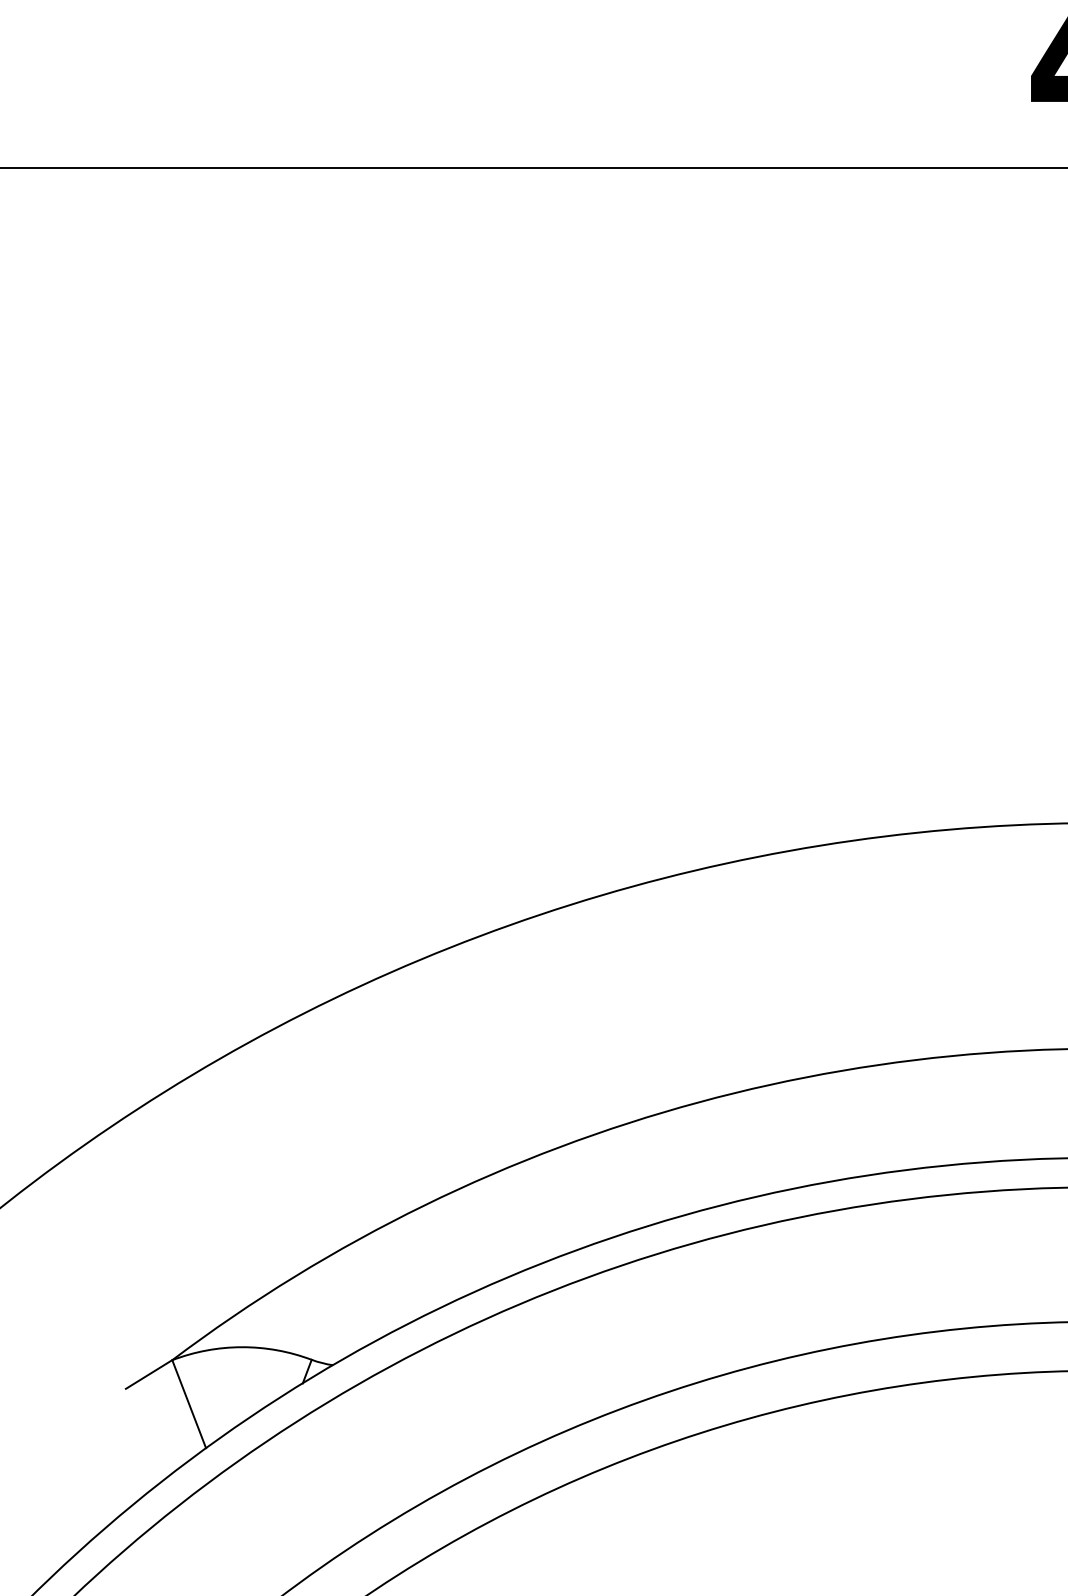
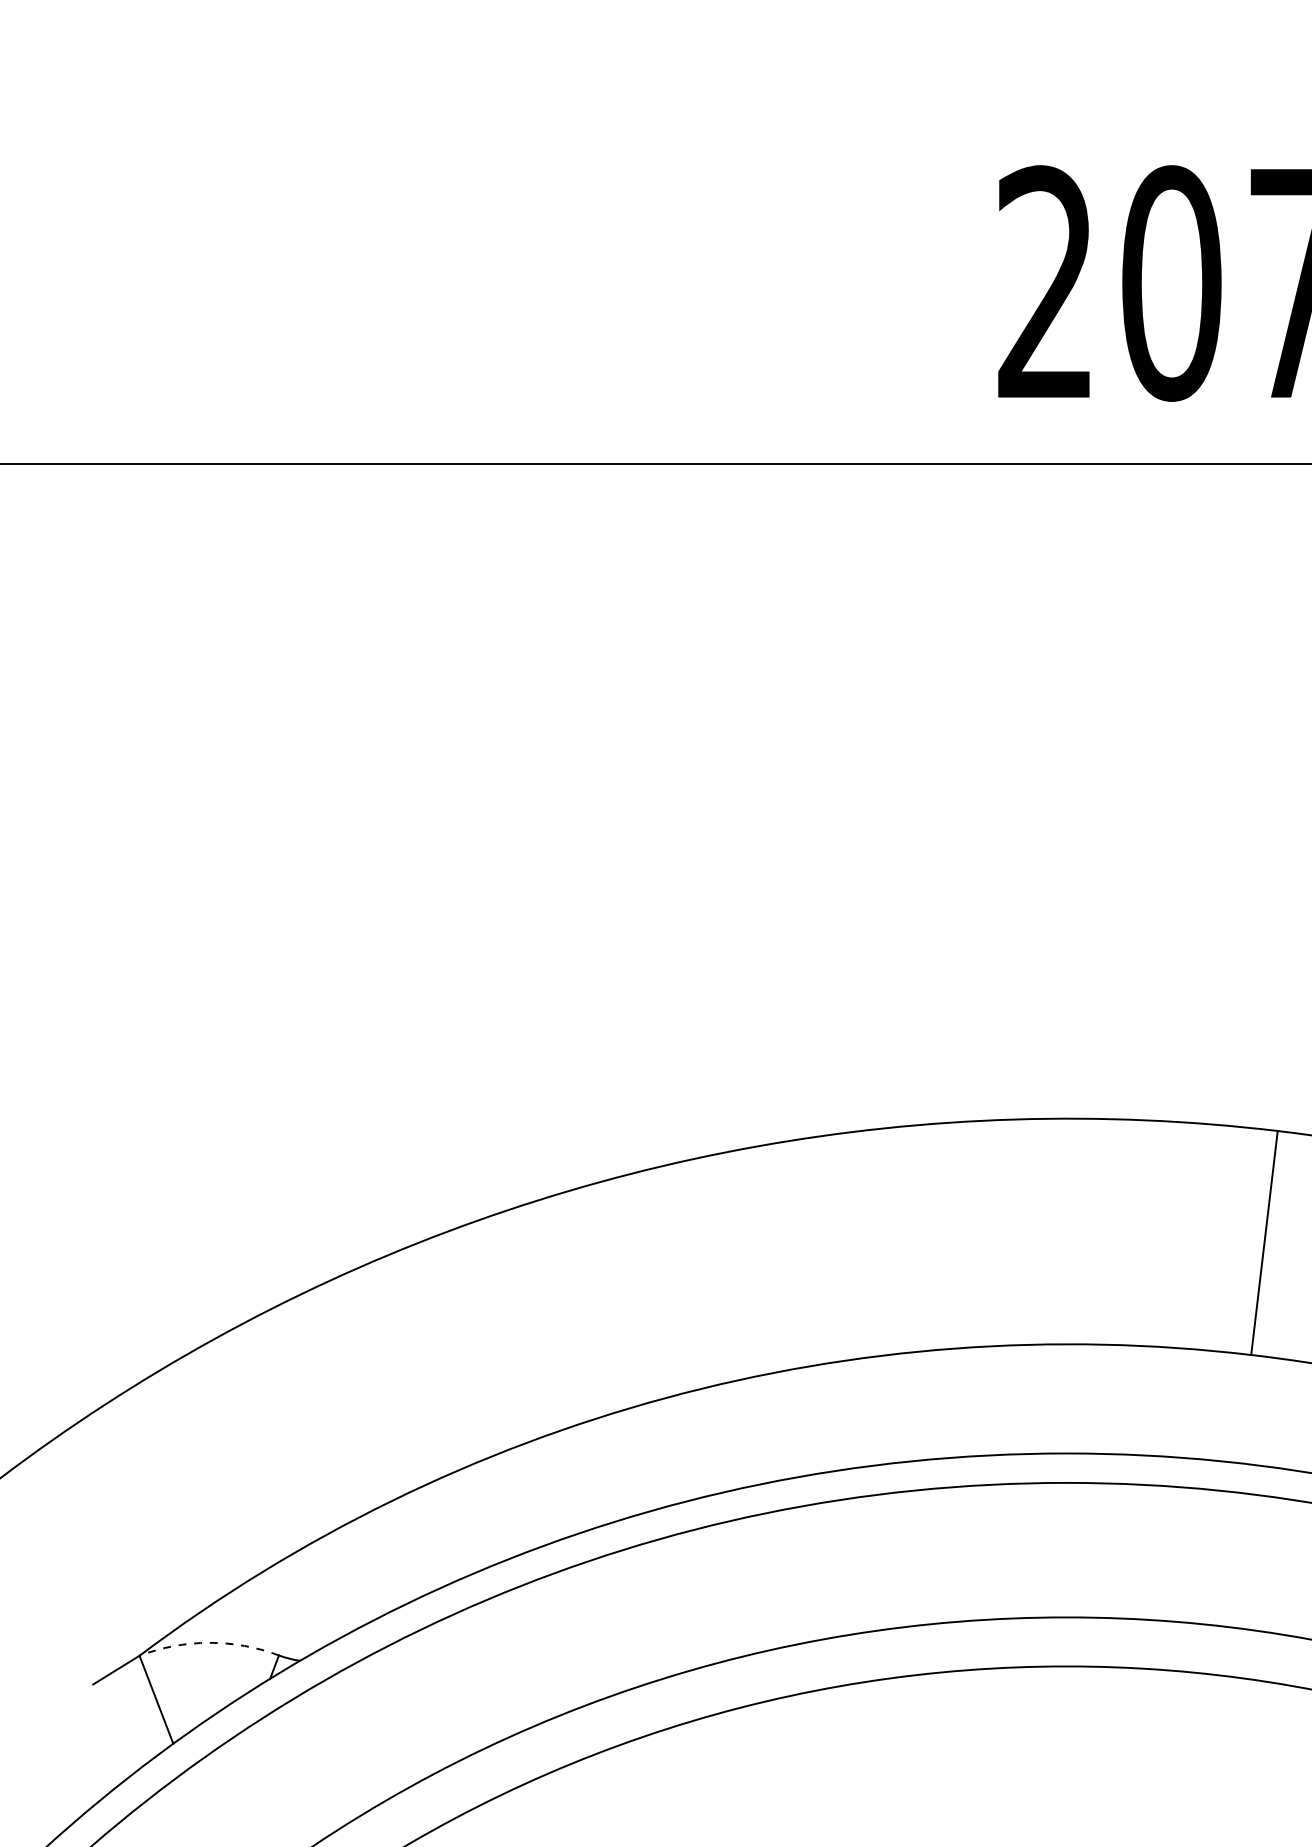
arc: (242, 1346) -> (209, 1642), solid -> dashed

